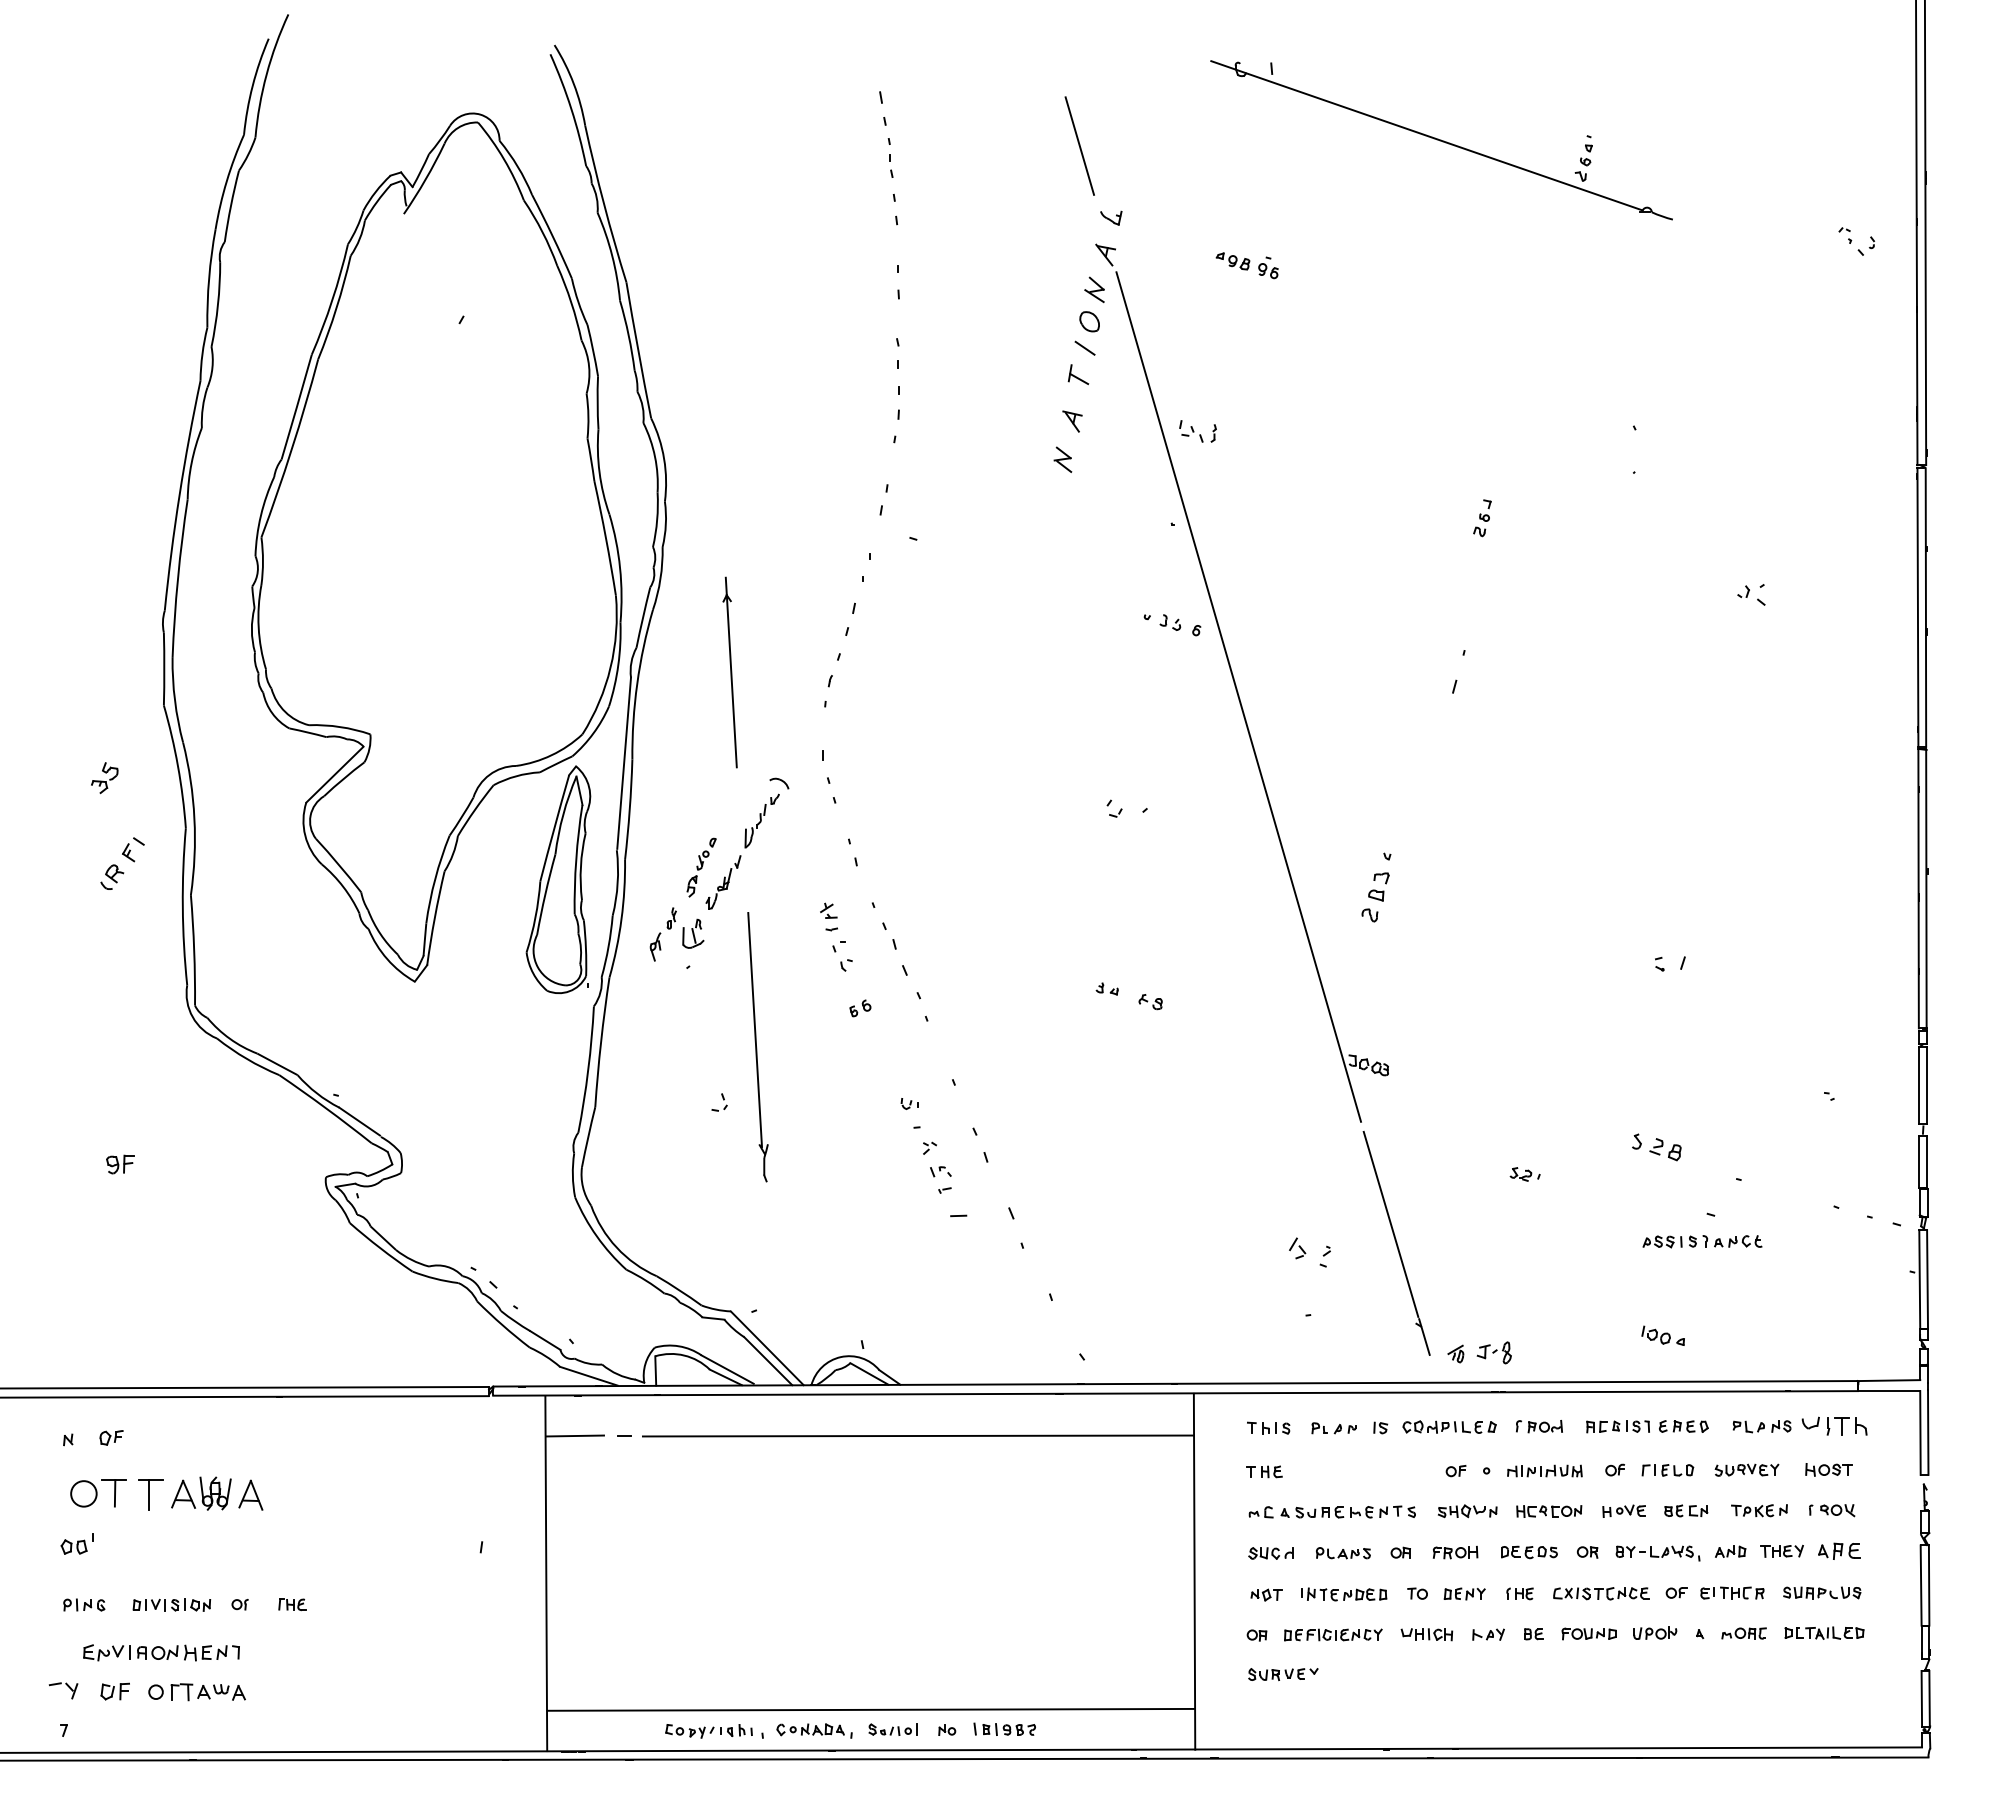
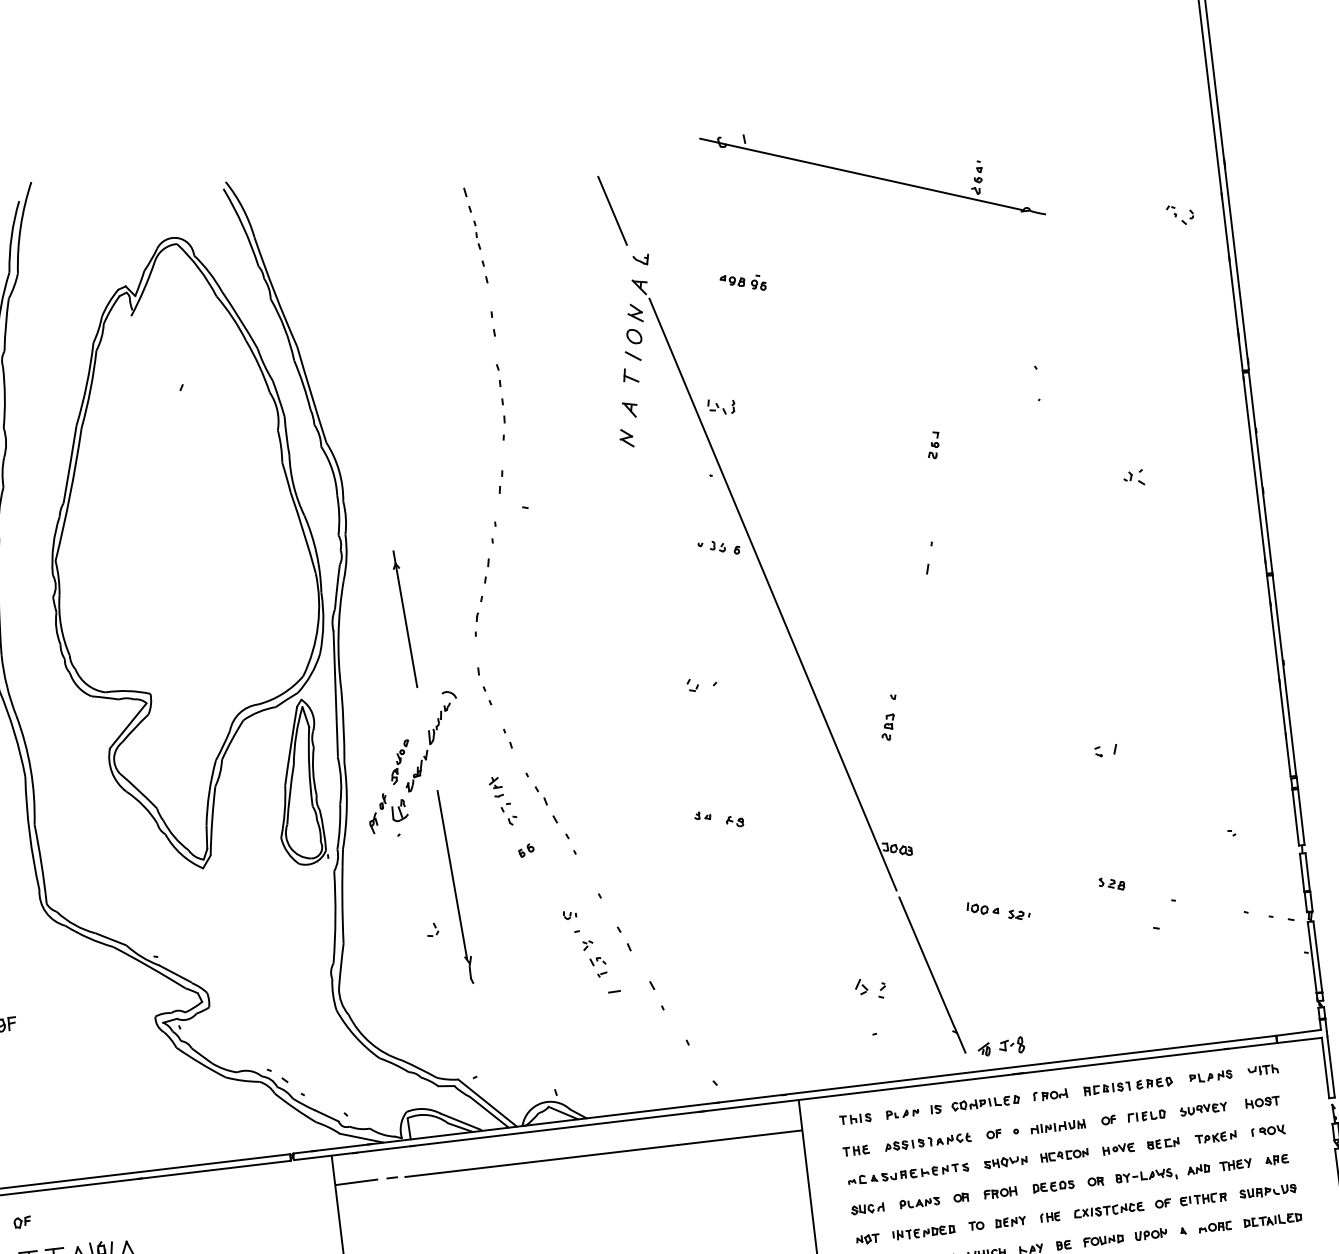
part: (1375, 897) -> (888, 727), size x0.71
part: (1656, 1147) -> (1111, 884), size x0.71
part: (1702, 1241) -> (928, 1142), moved
part: (1662, 1335) -> (982, 908), moved
part: (1834, 1425) -> (1262, 1069), size x0.62
part: (1839, 1551) -> (1277, 1160), size x0.71

